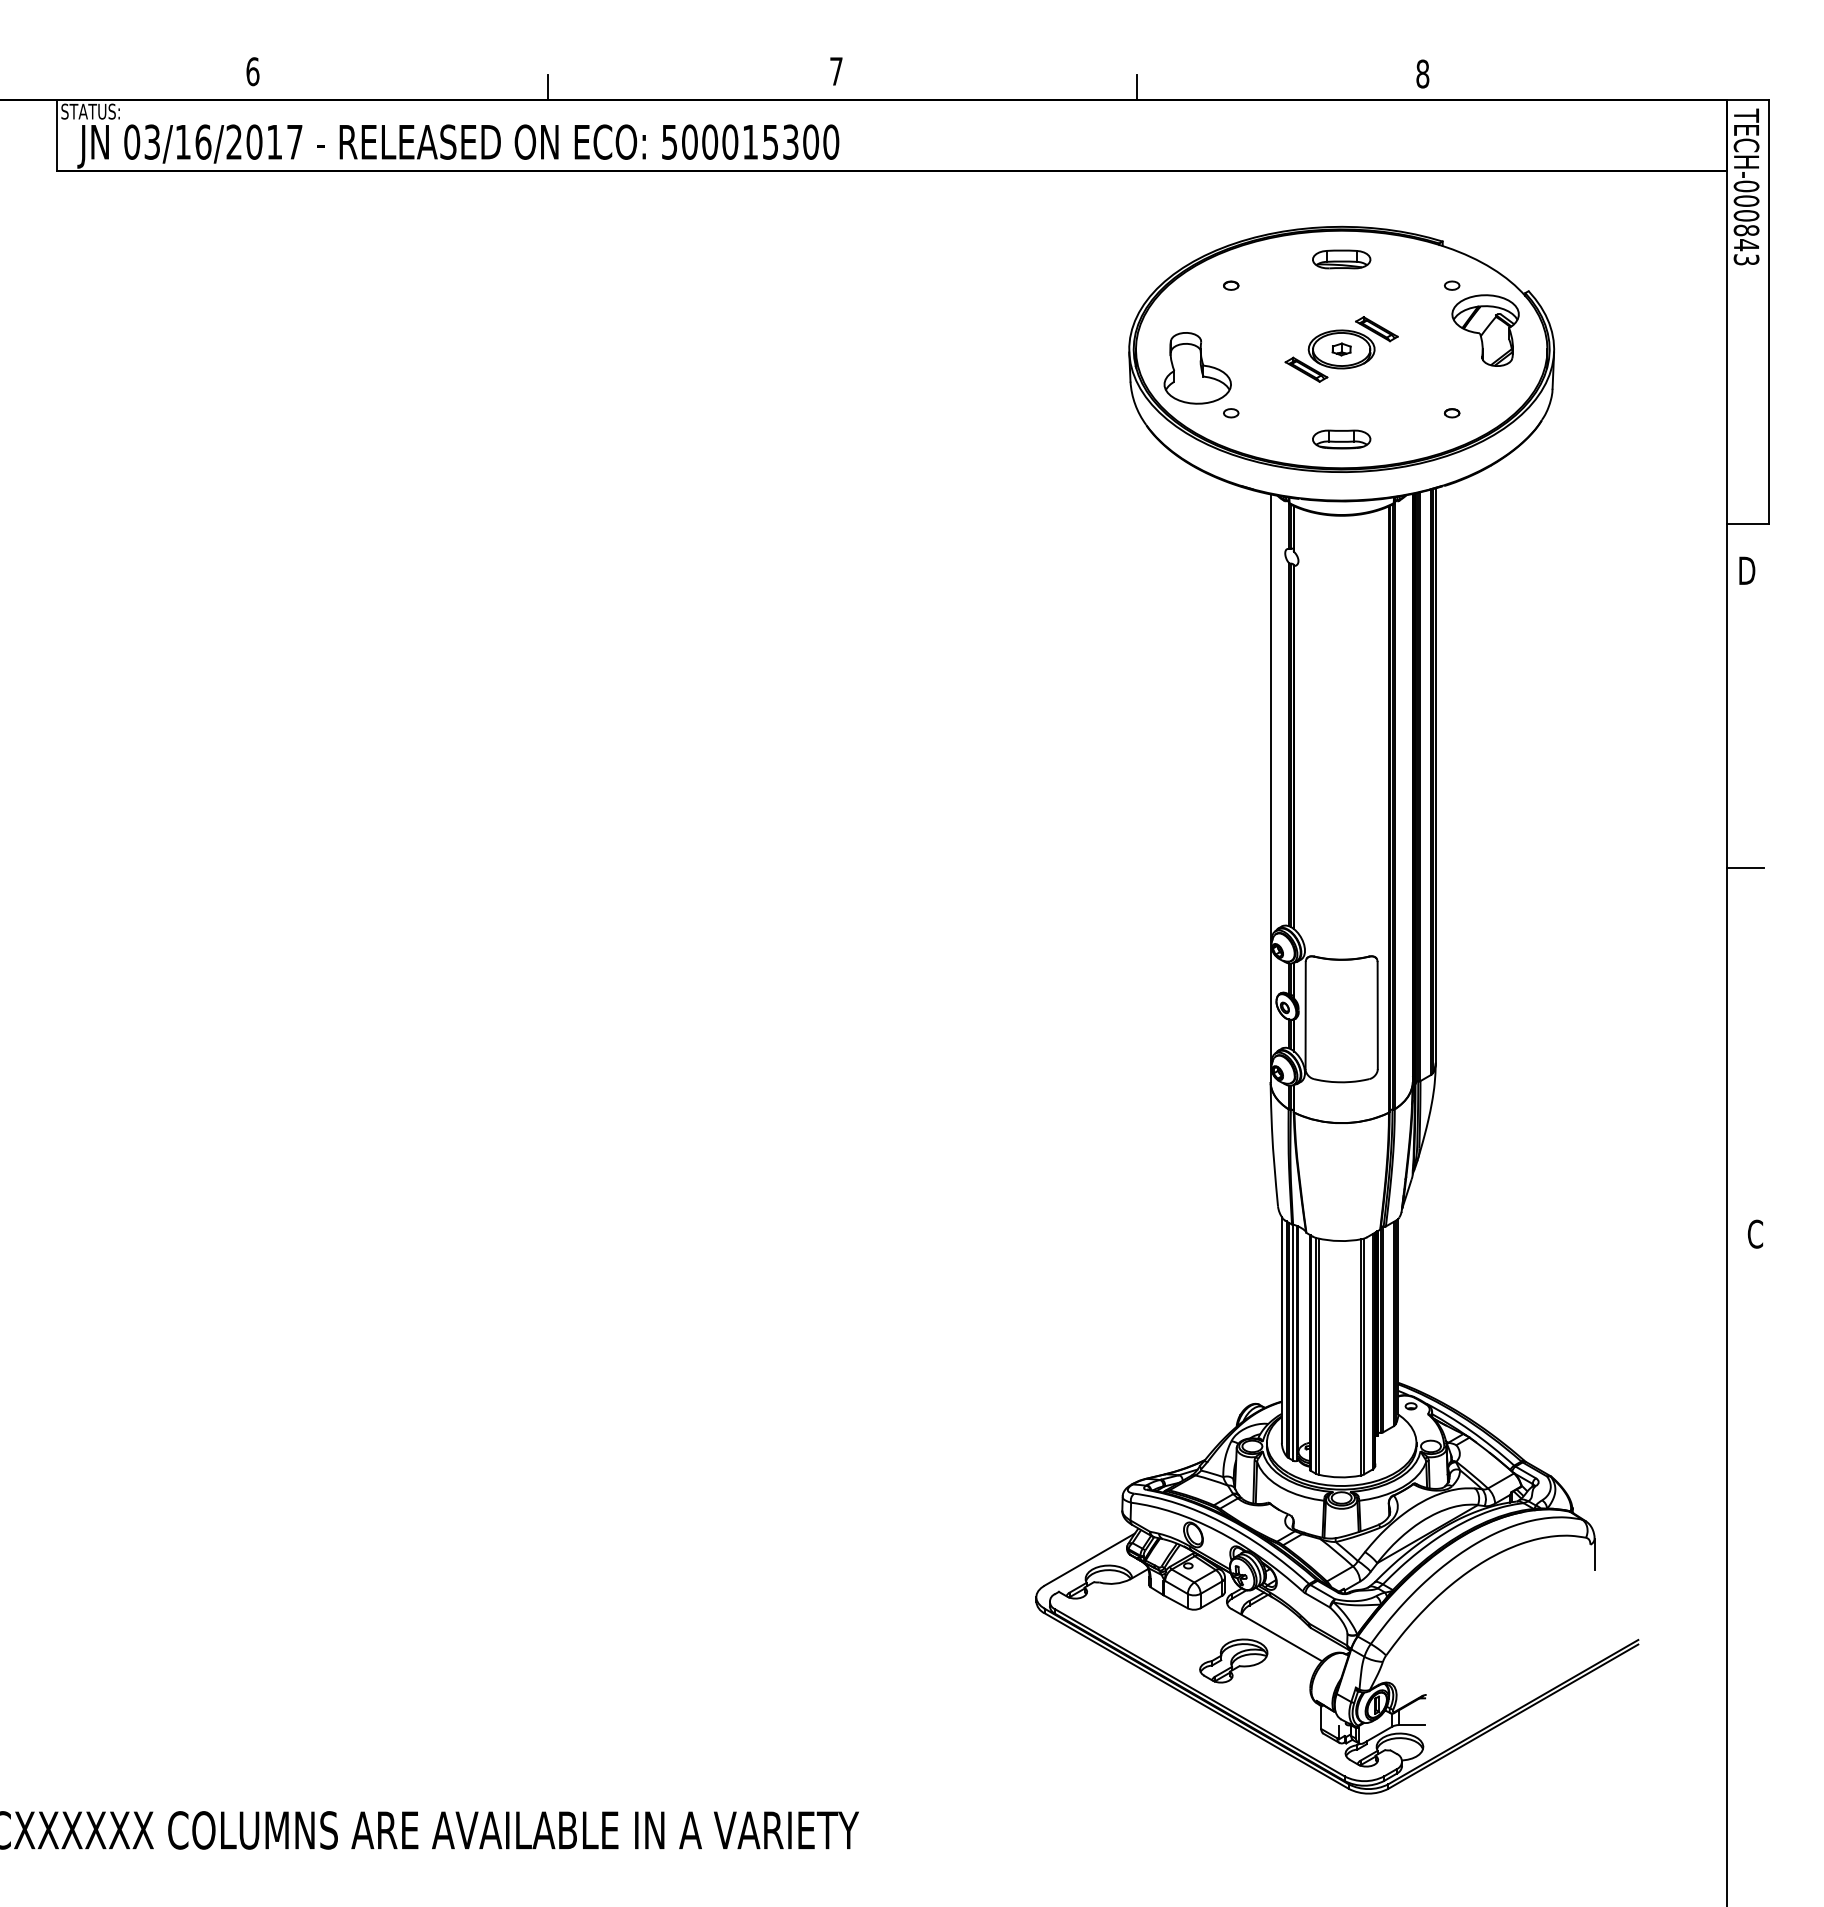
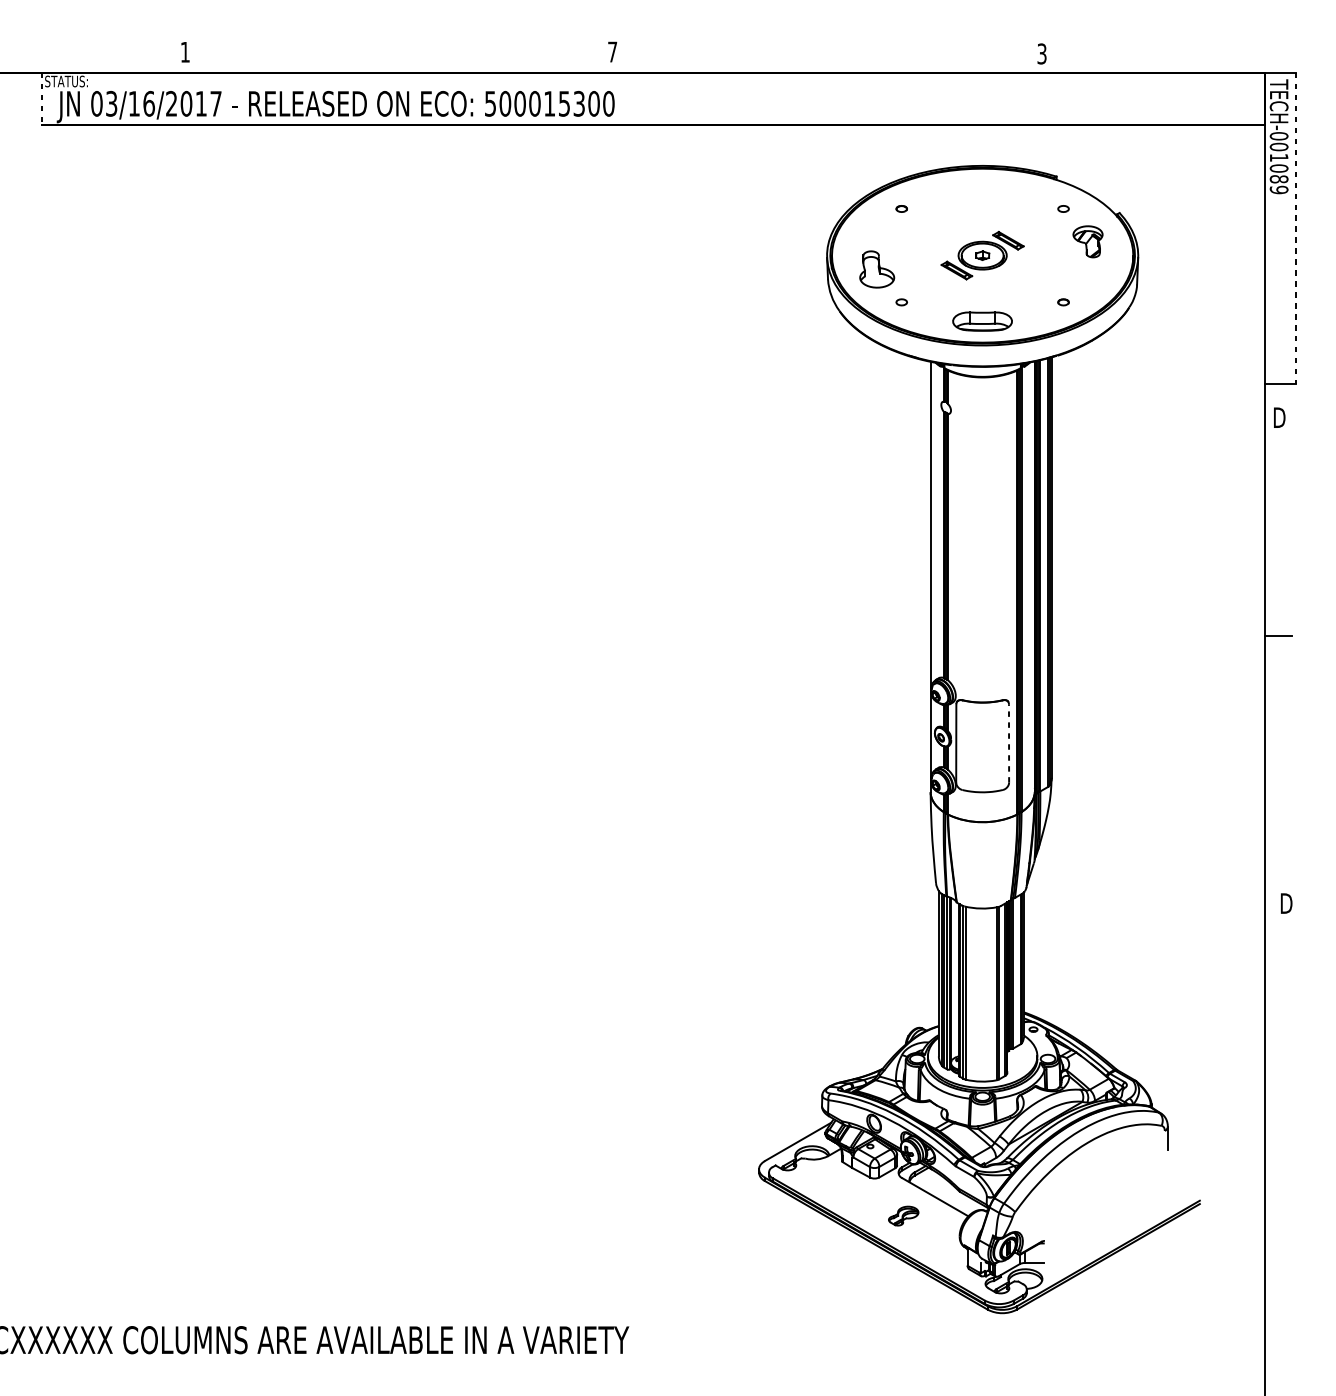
text: (252, 71) -> (185, 52), 6 -> 1
text: (1422, 73) -> (1041, 53), 8 -> 3
line: (548, 87) -> (401, 63), removed
line: (1137, 87) -> (833, 63), removed
line: (57, 135) -> (42, 98), solid -> dashed
text: (1746, 237) -> (1279, 173), TECH-000843 -> TECH-001089
part: (1341, 259) -> (982, 189), removed
line: (1769, 312) -> (1295, 228), solid -> dashed
part: (1485, 330) -> (1087, 241), size x0.6
part: (1197, 368) -> (877, 269), size x0.7
part: (1341, 439) -> (982, 321), size x1.4
line: (1377, 1015) -> (1008, 743), solid -> dashed
text: (1755, 1233) -> (1285, 903), C -> D
part: (1233, 1660) -> (903, 1215), size x0.6

